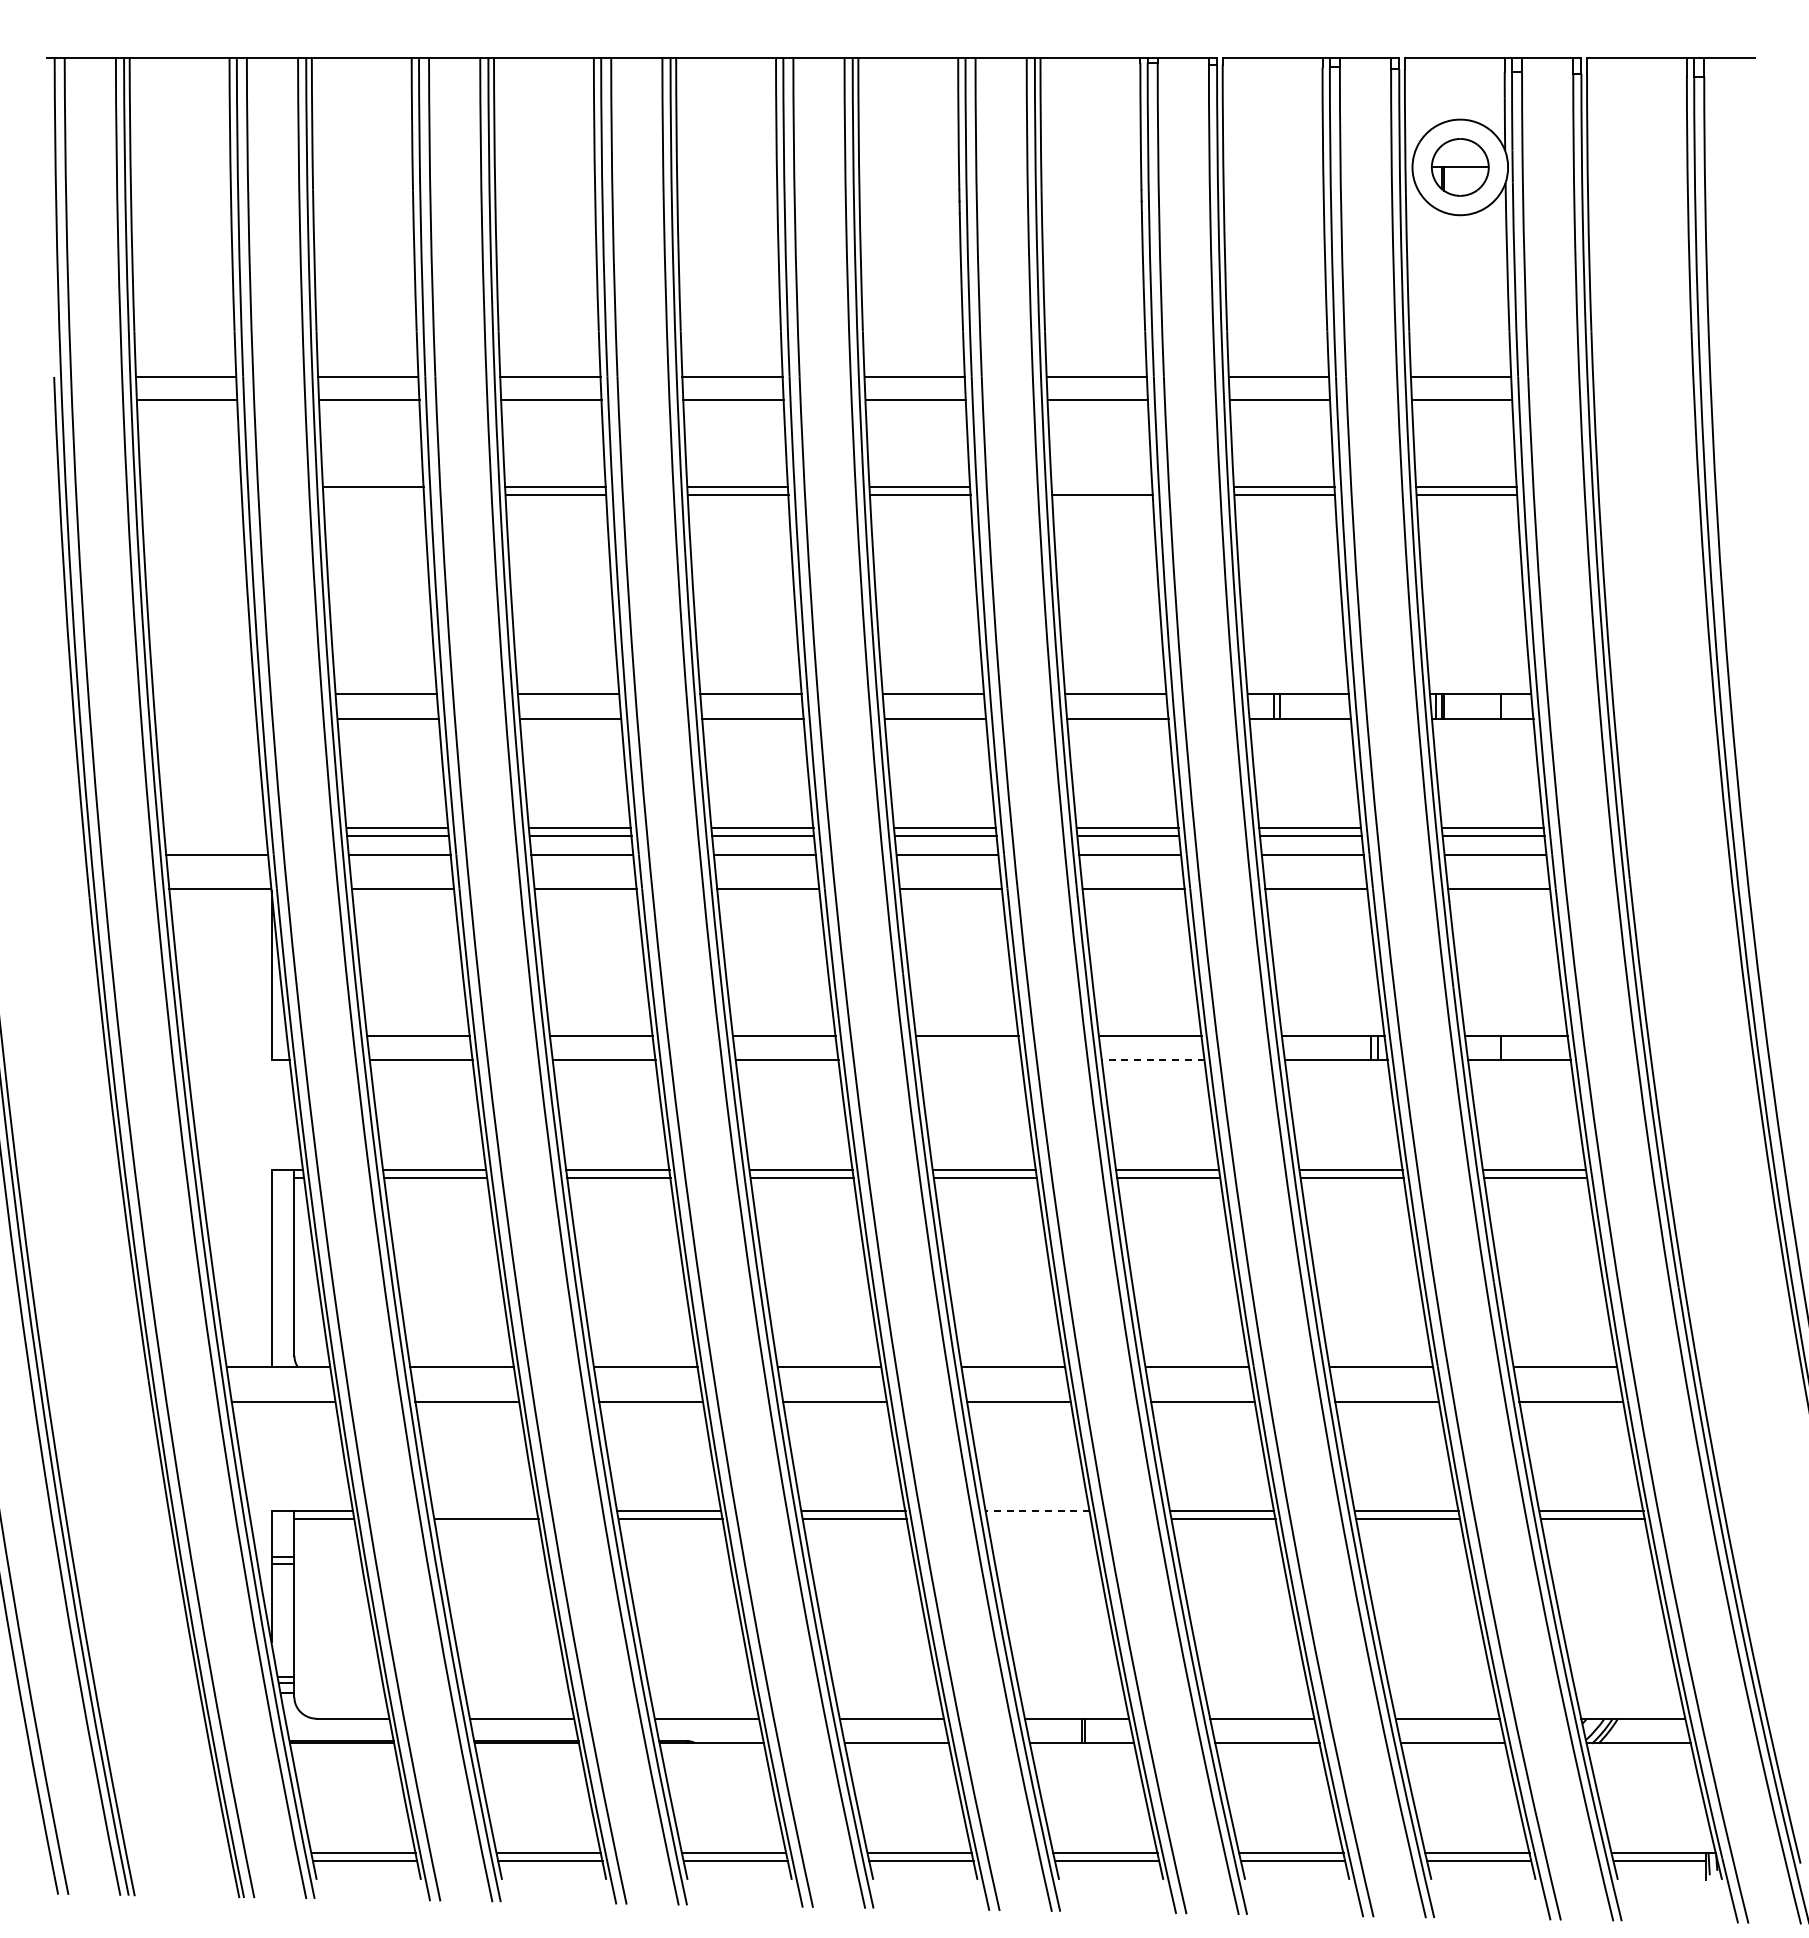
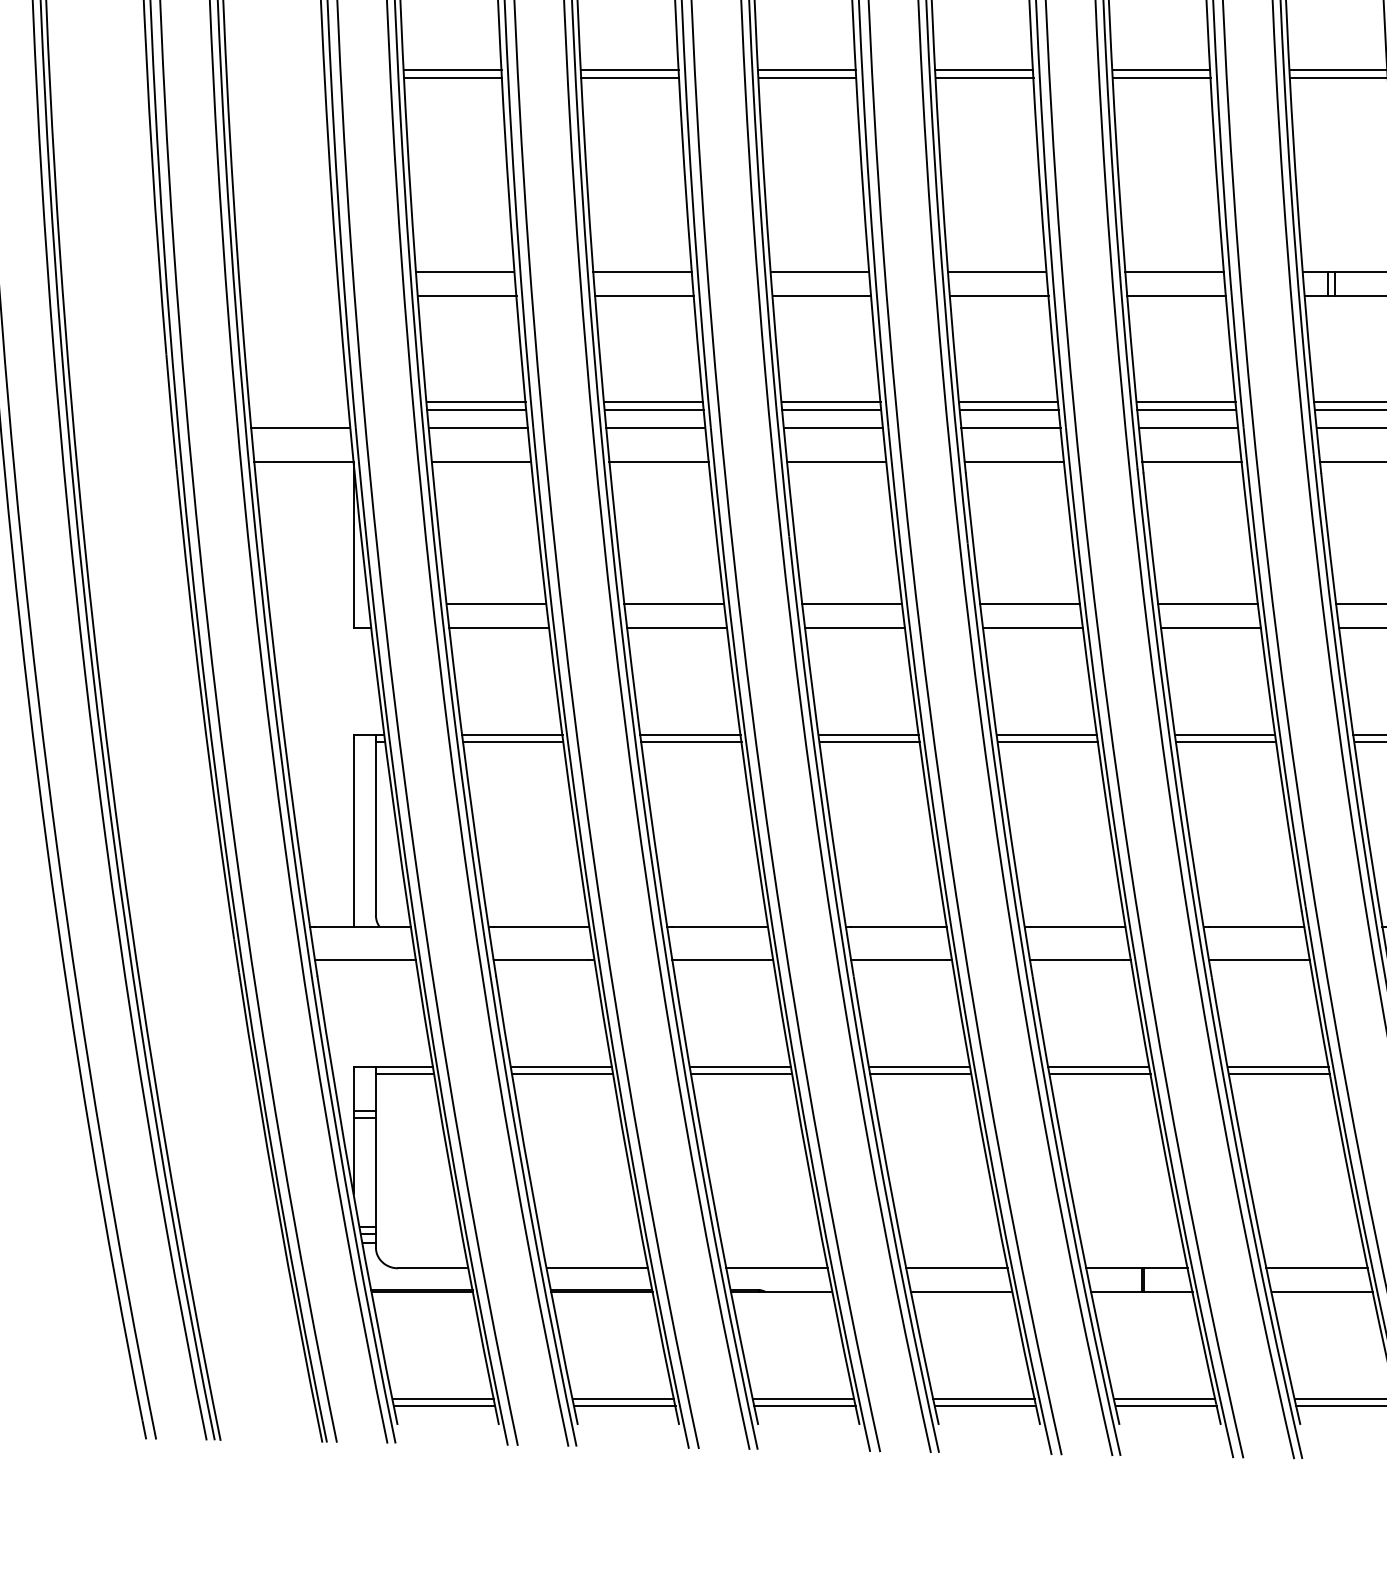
line: (1101, 486) -> (1160, 70), added
line: (373, 494) -> (452, 77), added
line: (969, 1060) -> (1032, 628), added
line: (1152, 1060) -> (1210, 628), dashed -> solid
line: (485, 1511) -> (561, 1066), added
line: (1037, 1511) -> (1098, 1066), dashed -> solid
line: (1039, 1519) -> (1100, 1074), added

